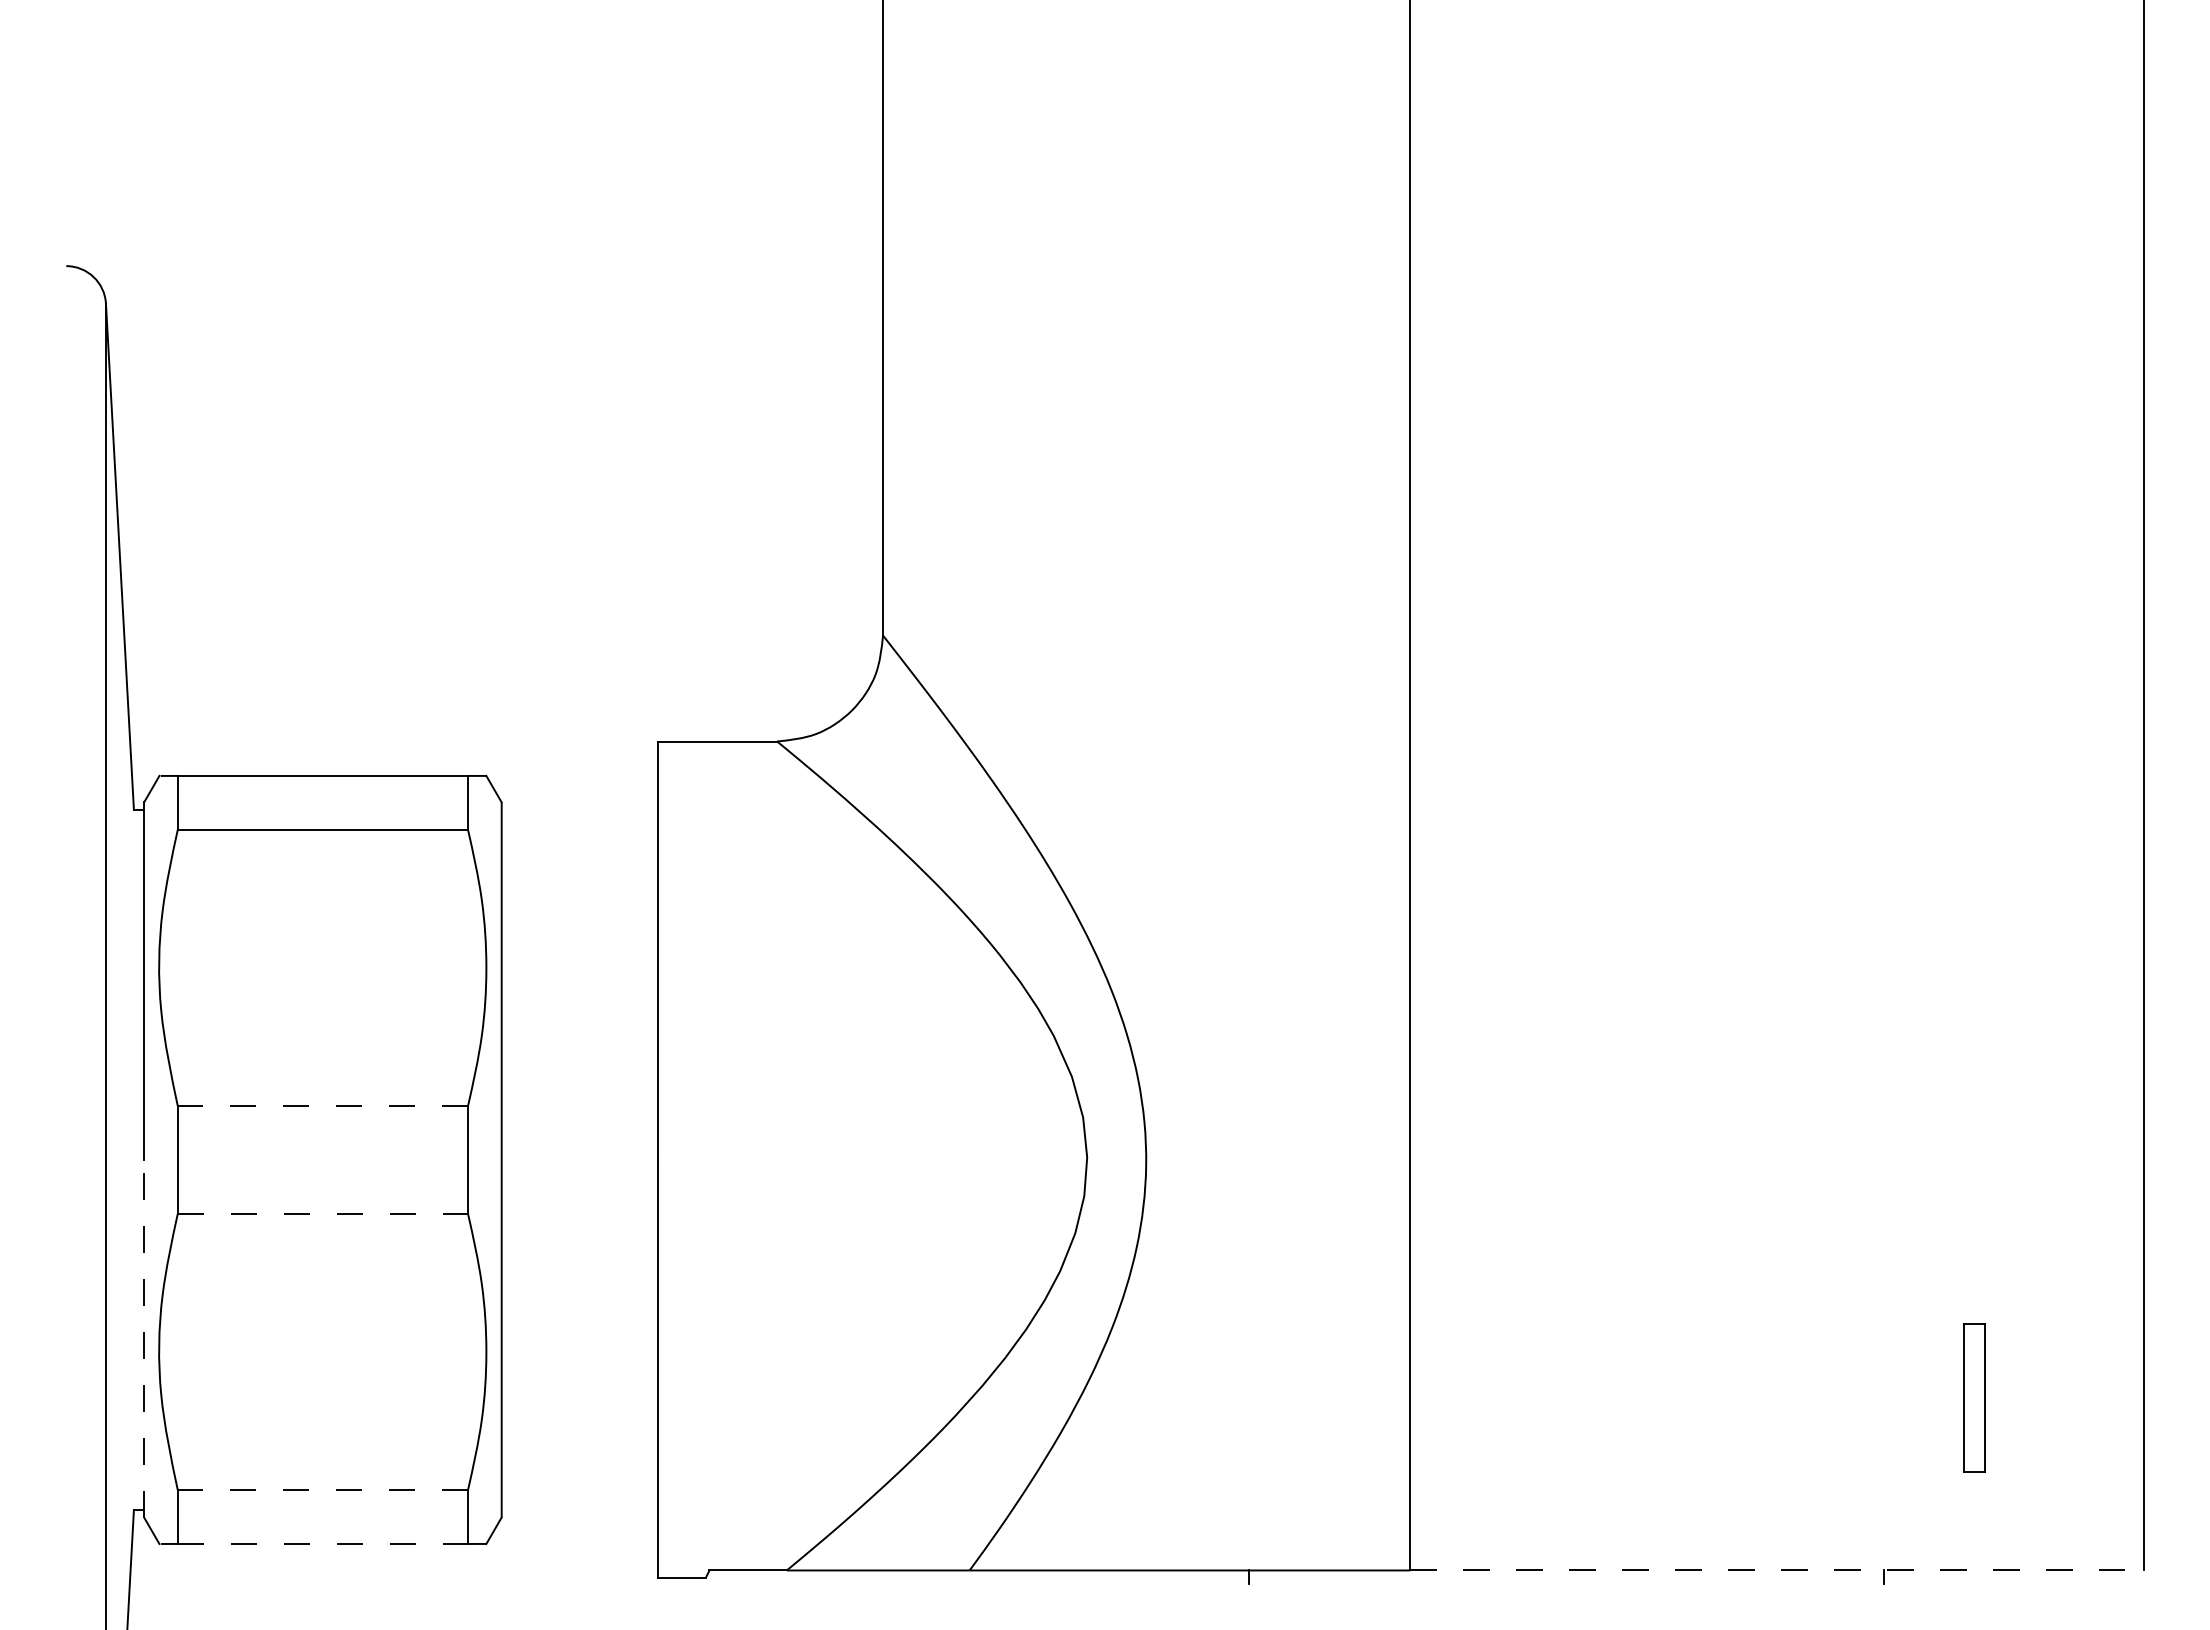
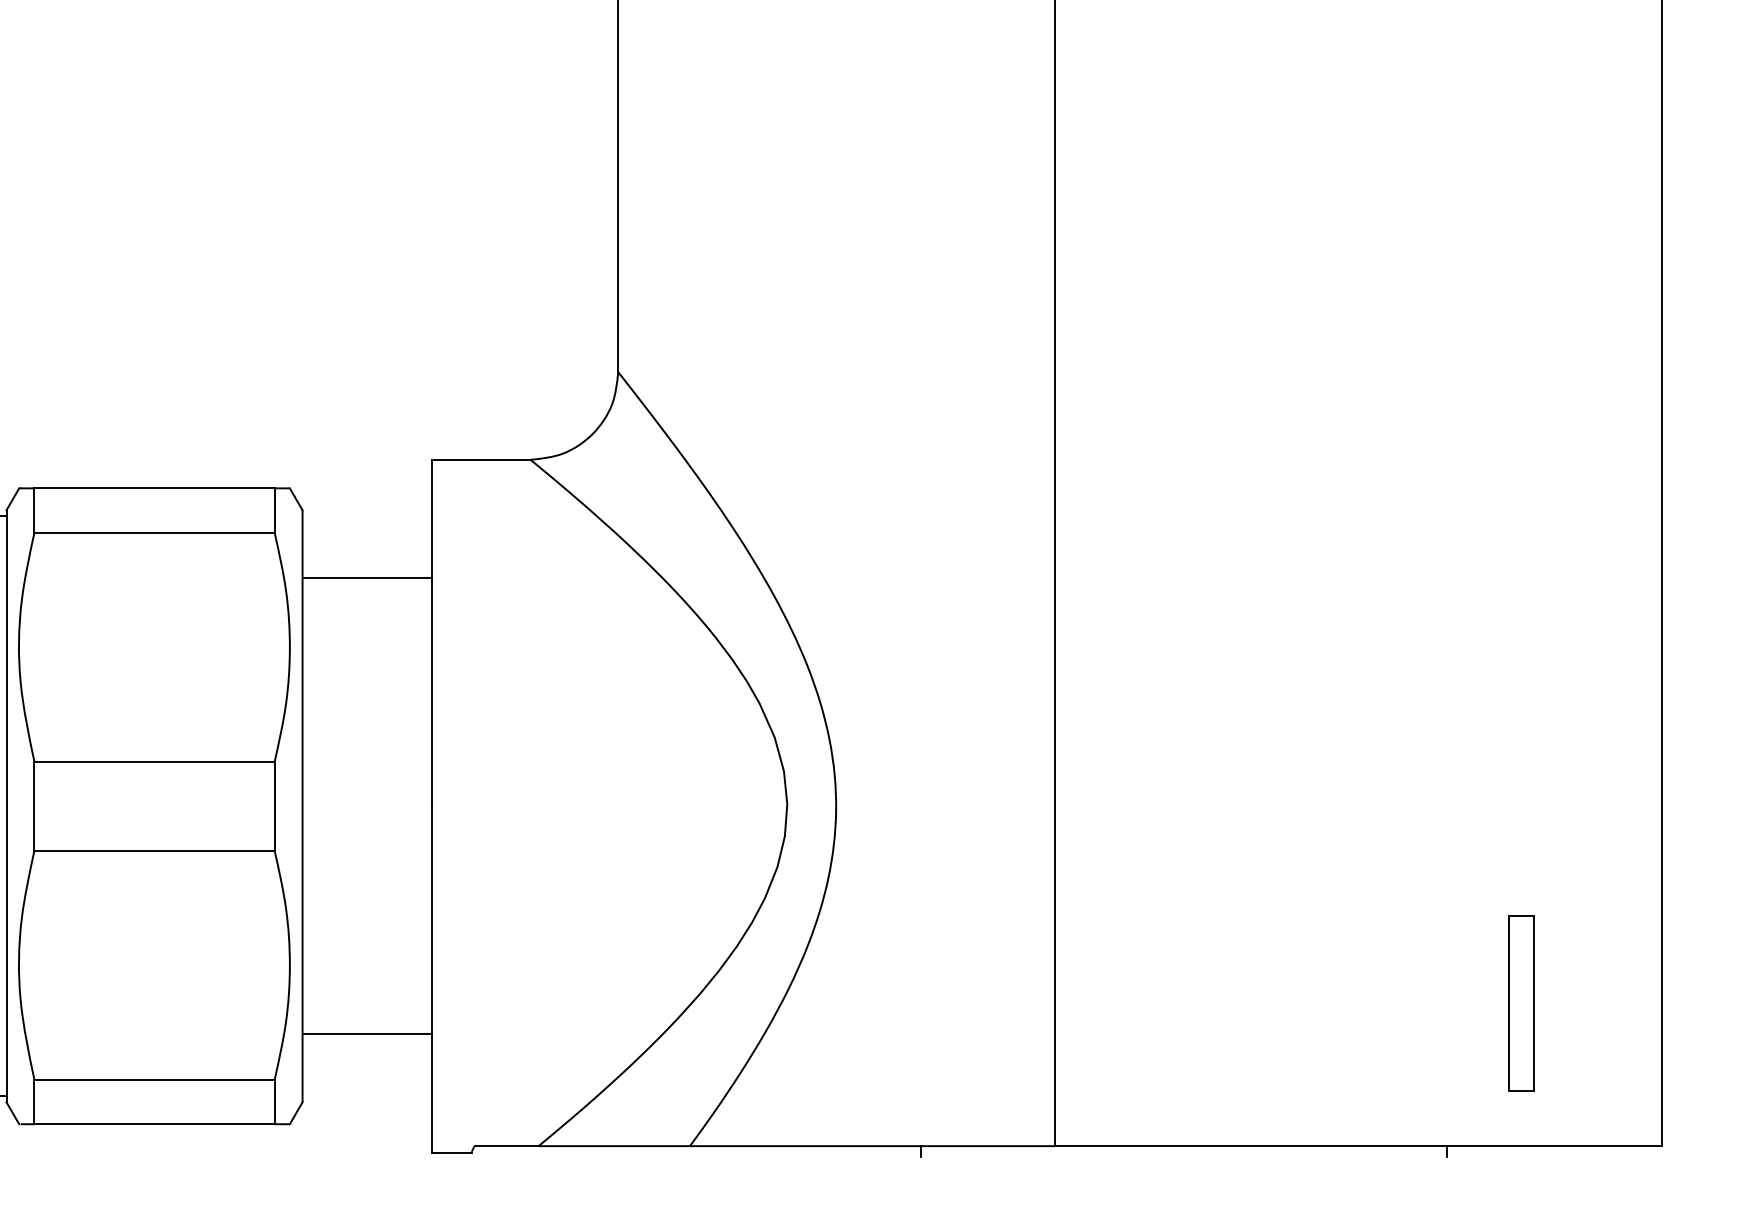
line: (579, 884) -> (366, 578), added
line: (322, 1106) -> (154, 762), dashed -> solid
line: (323, 1213) -> (155, 850), dashed -> solid
line: (144, 1338) -> (6, 954), dashed -> solid
part: (1973, 1397) -> (1521, 1002), size x1.43
line: (579, 1435) -> (366, 1034), added
line: (322, 1490) -> (154, 1079), dashed -> solid
line: (323, 1543) -> (155, 1123), dashed -> solid
line: (1777, 1570) -> (1358, 1146), dashed -> solid

